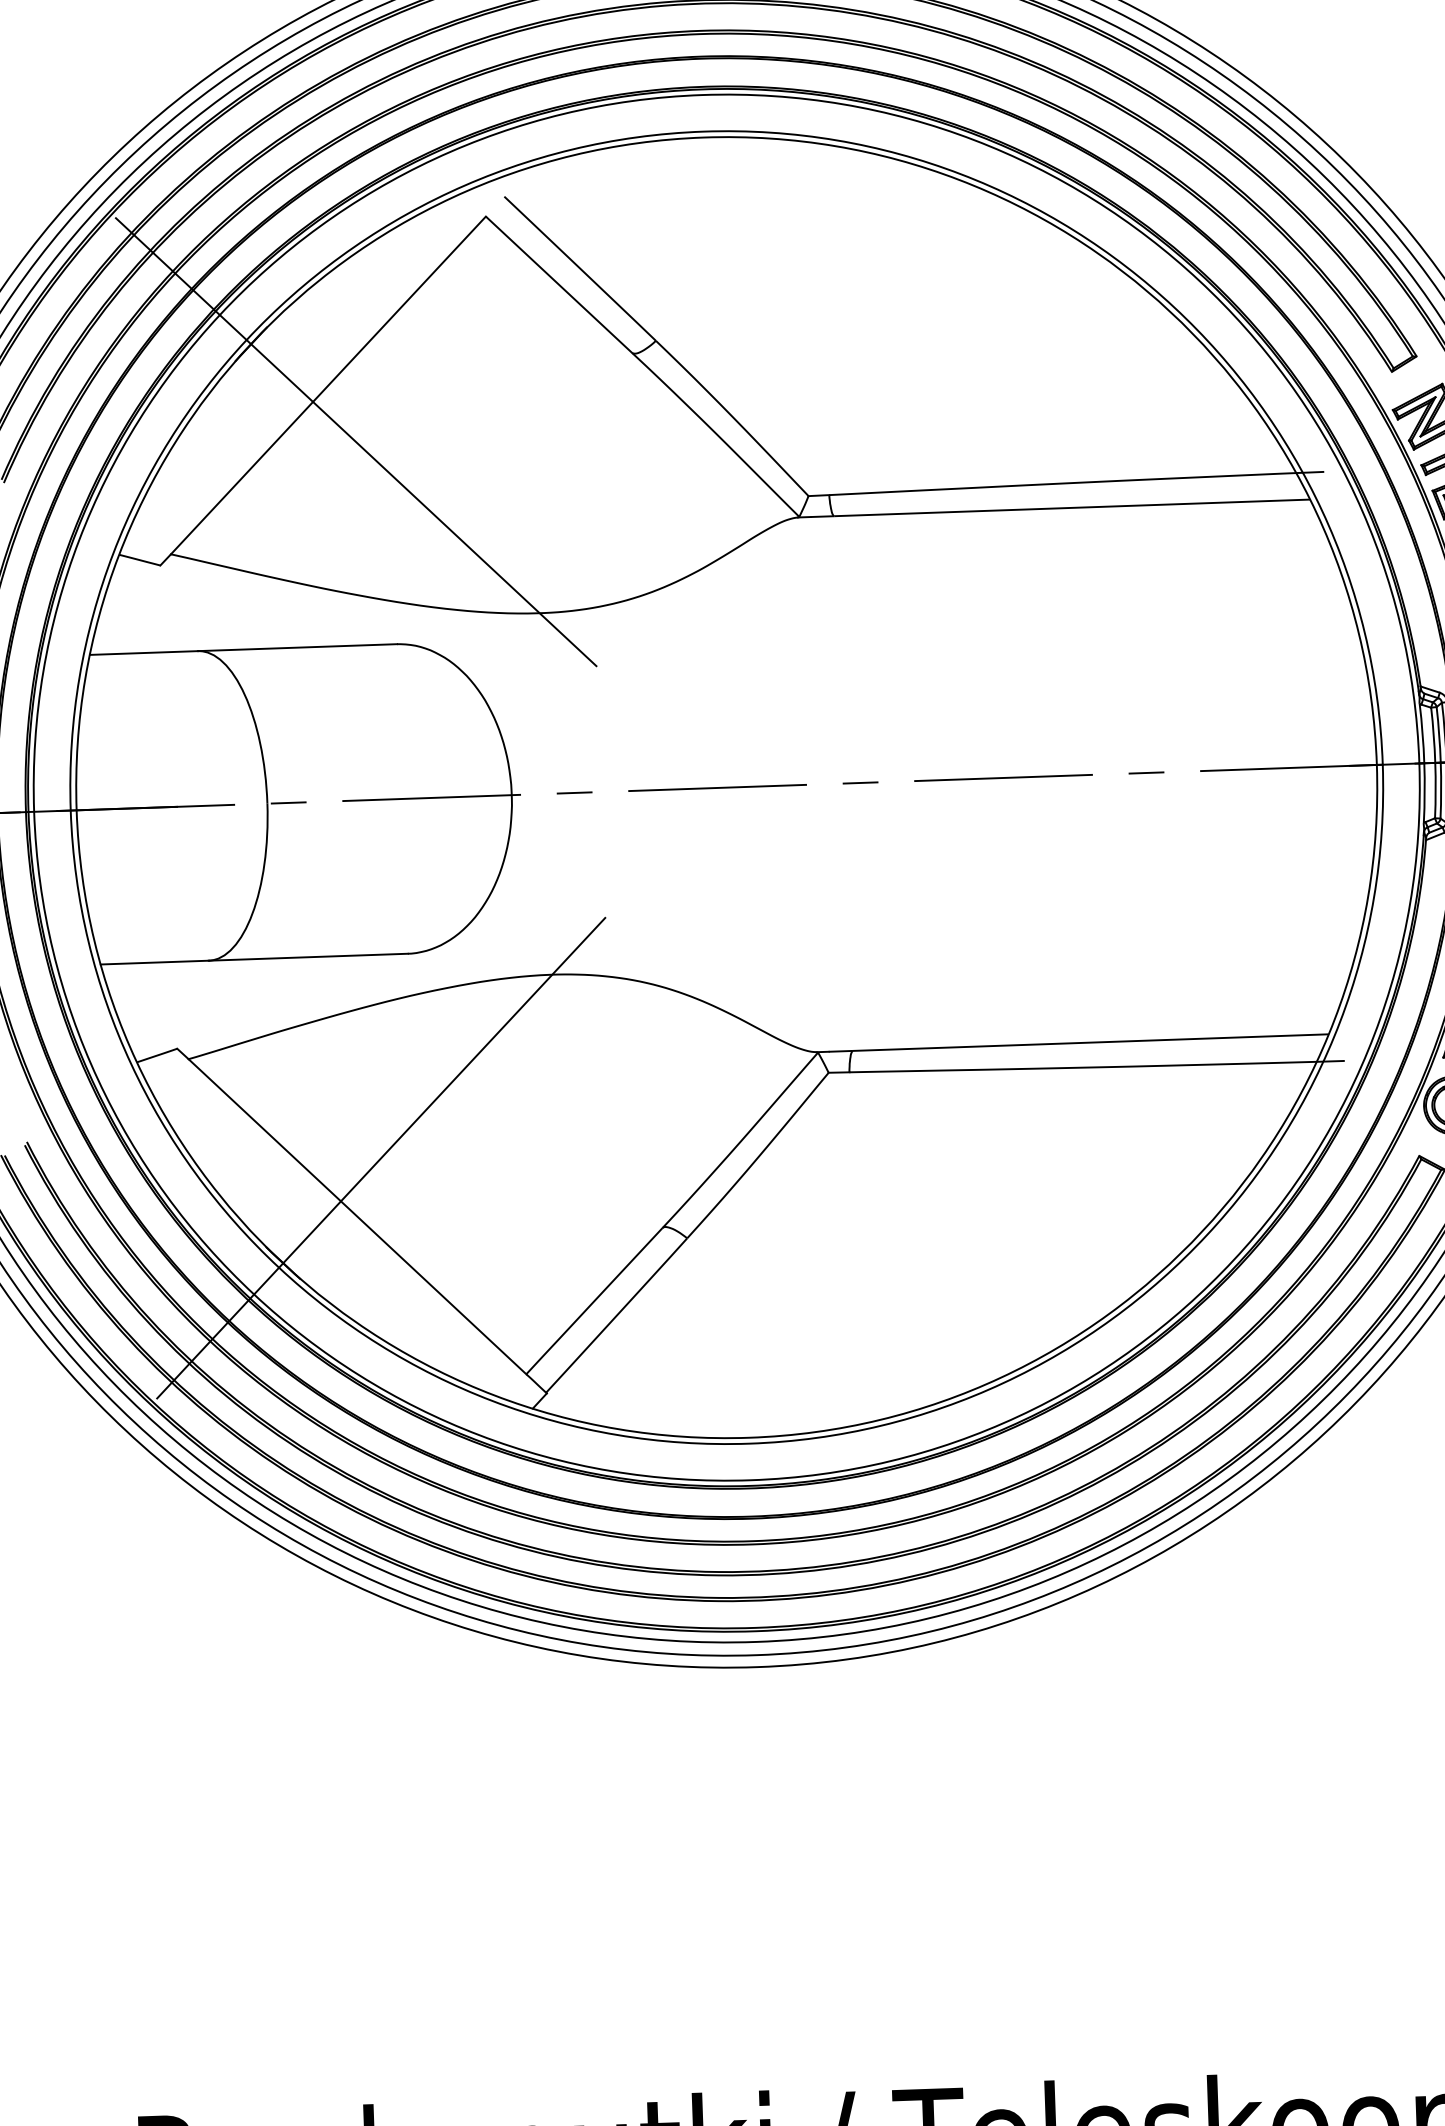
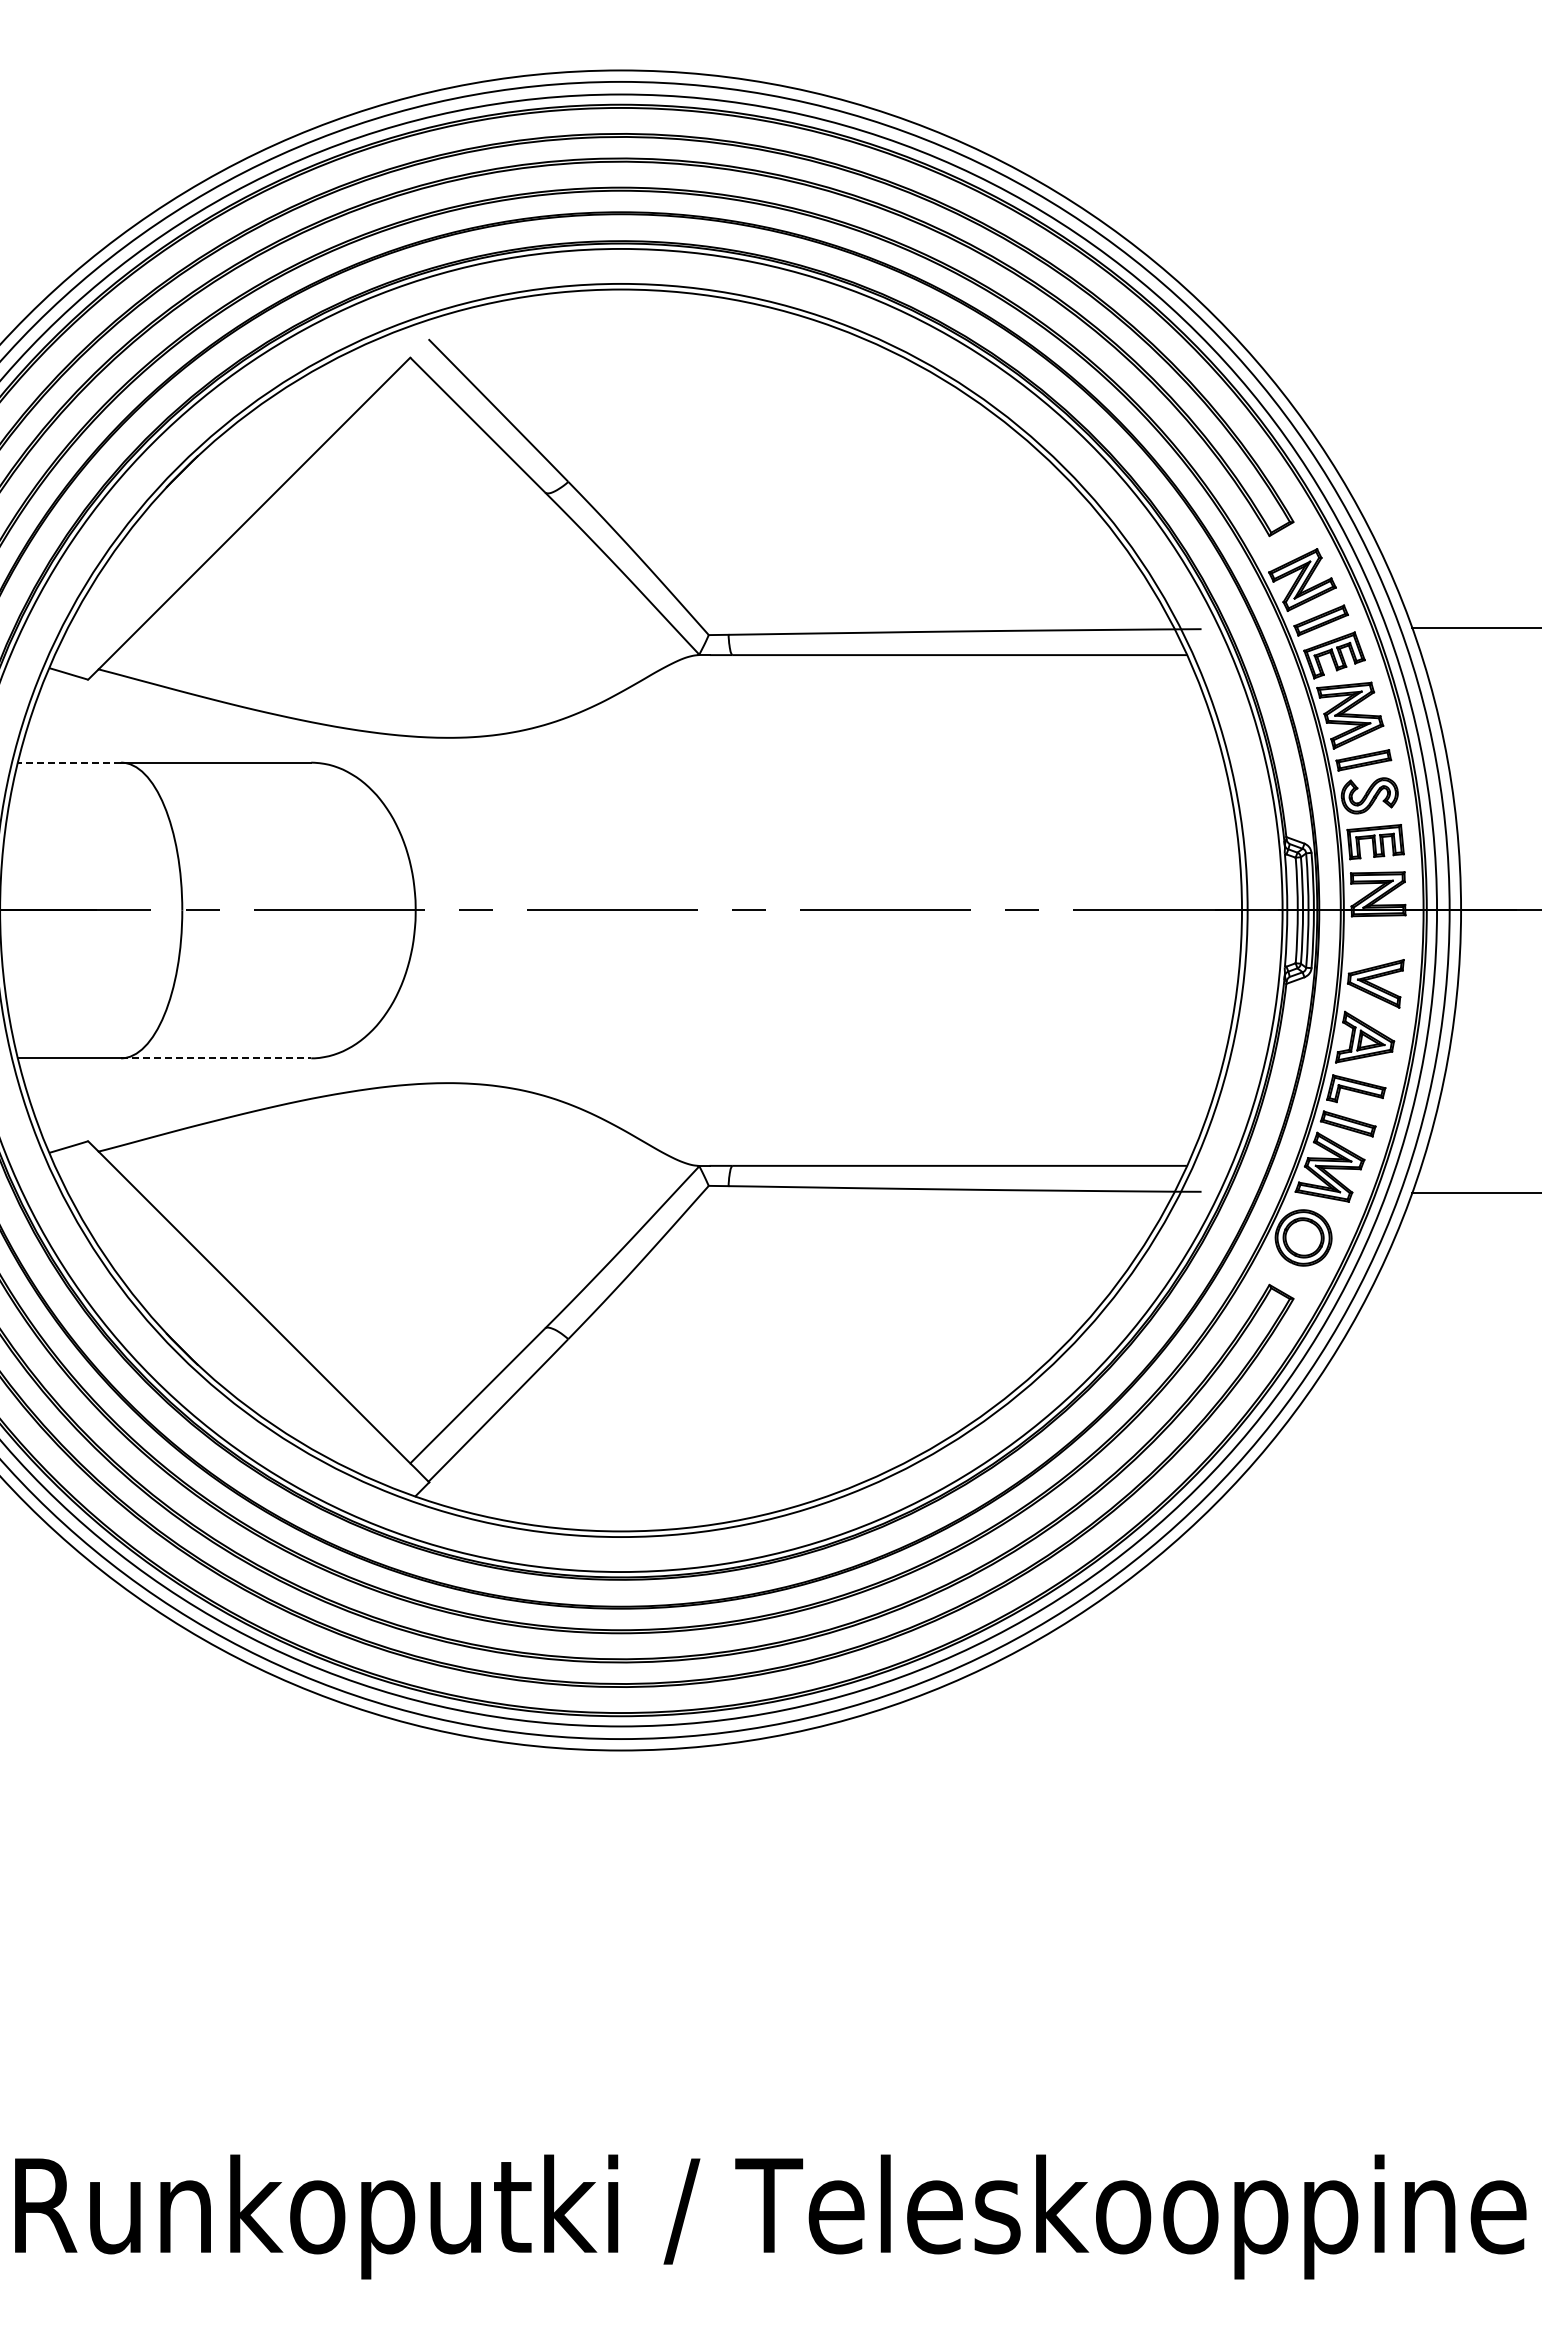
line: (355, 442) -> (278, 568), removed
line: (143, 652) -> (69, 762), solid -> dashed
line: (308, 957) -> (216, 1058), solid -> dashed
line: (380, 1158) -> (278, 1252), removed

